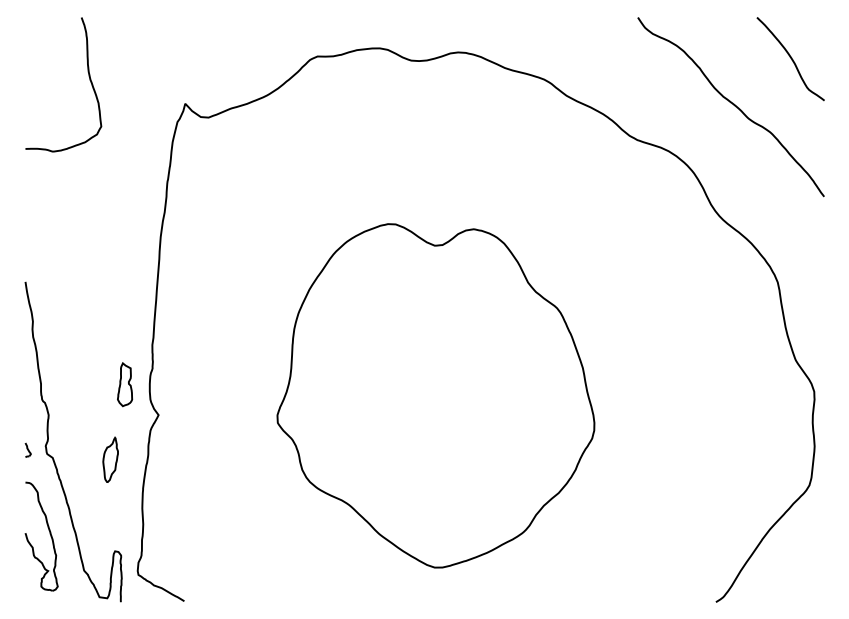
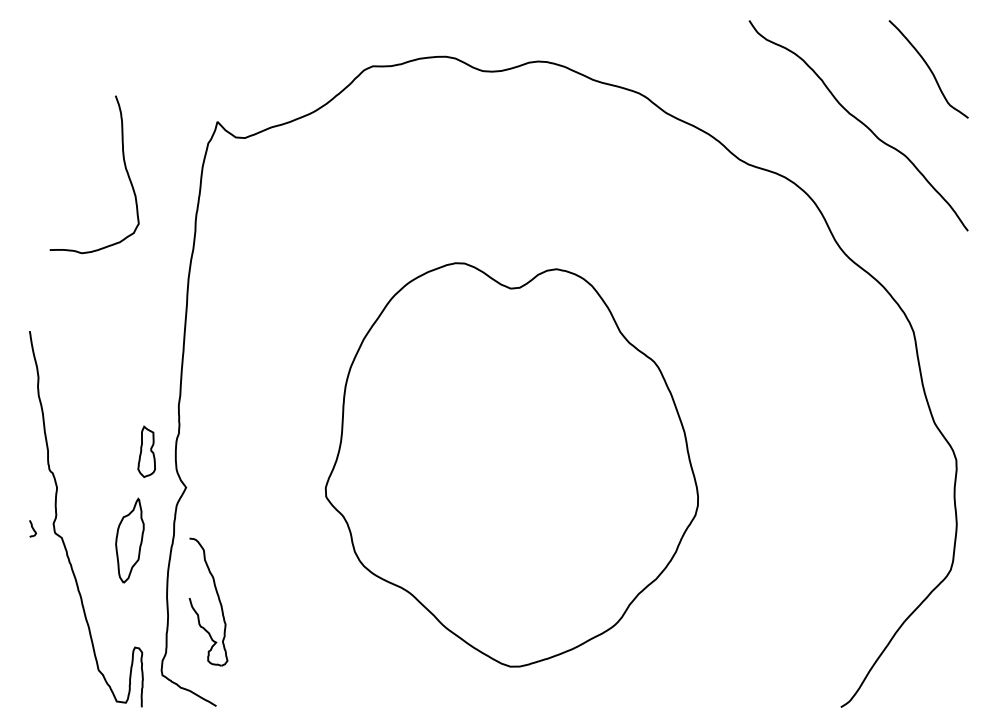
curve: (88, 76) -> (123, 164), moved
part: (110, 459) -> (129, 539), size x1.6
part: (49, 534) -> (217, 599), moved

